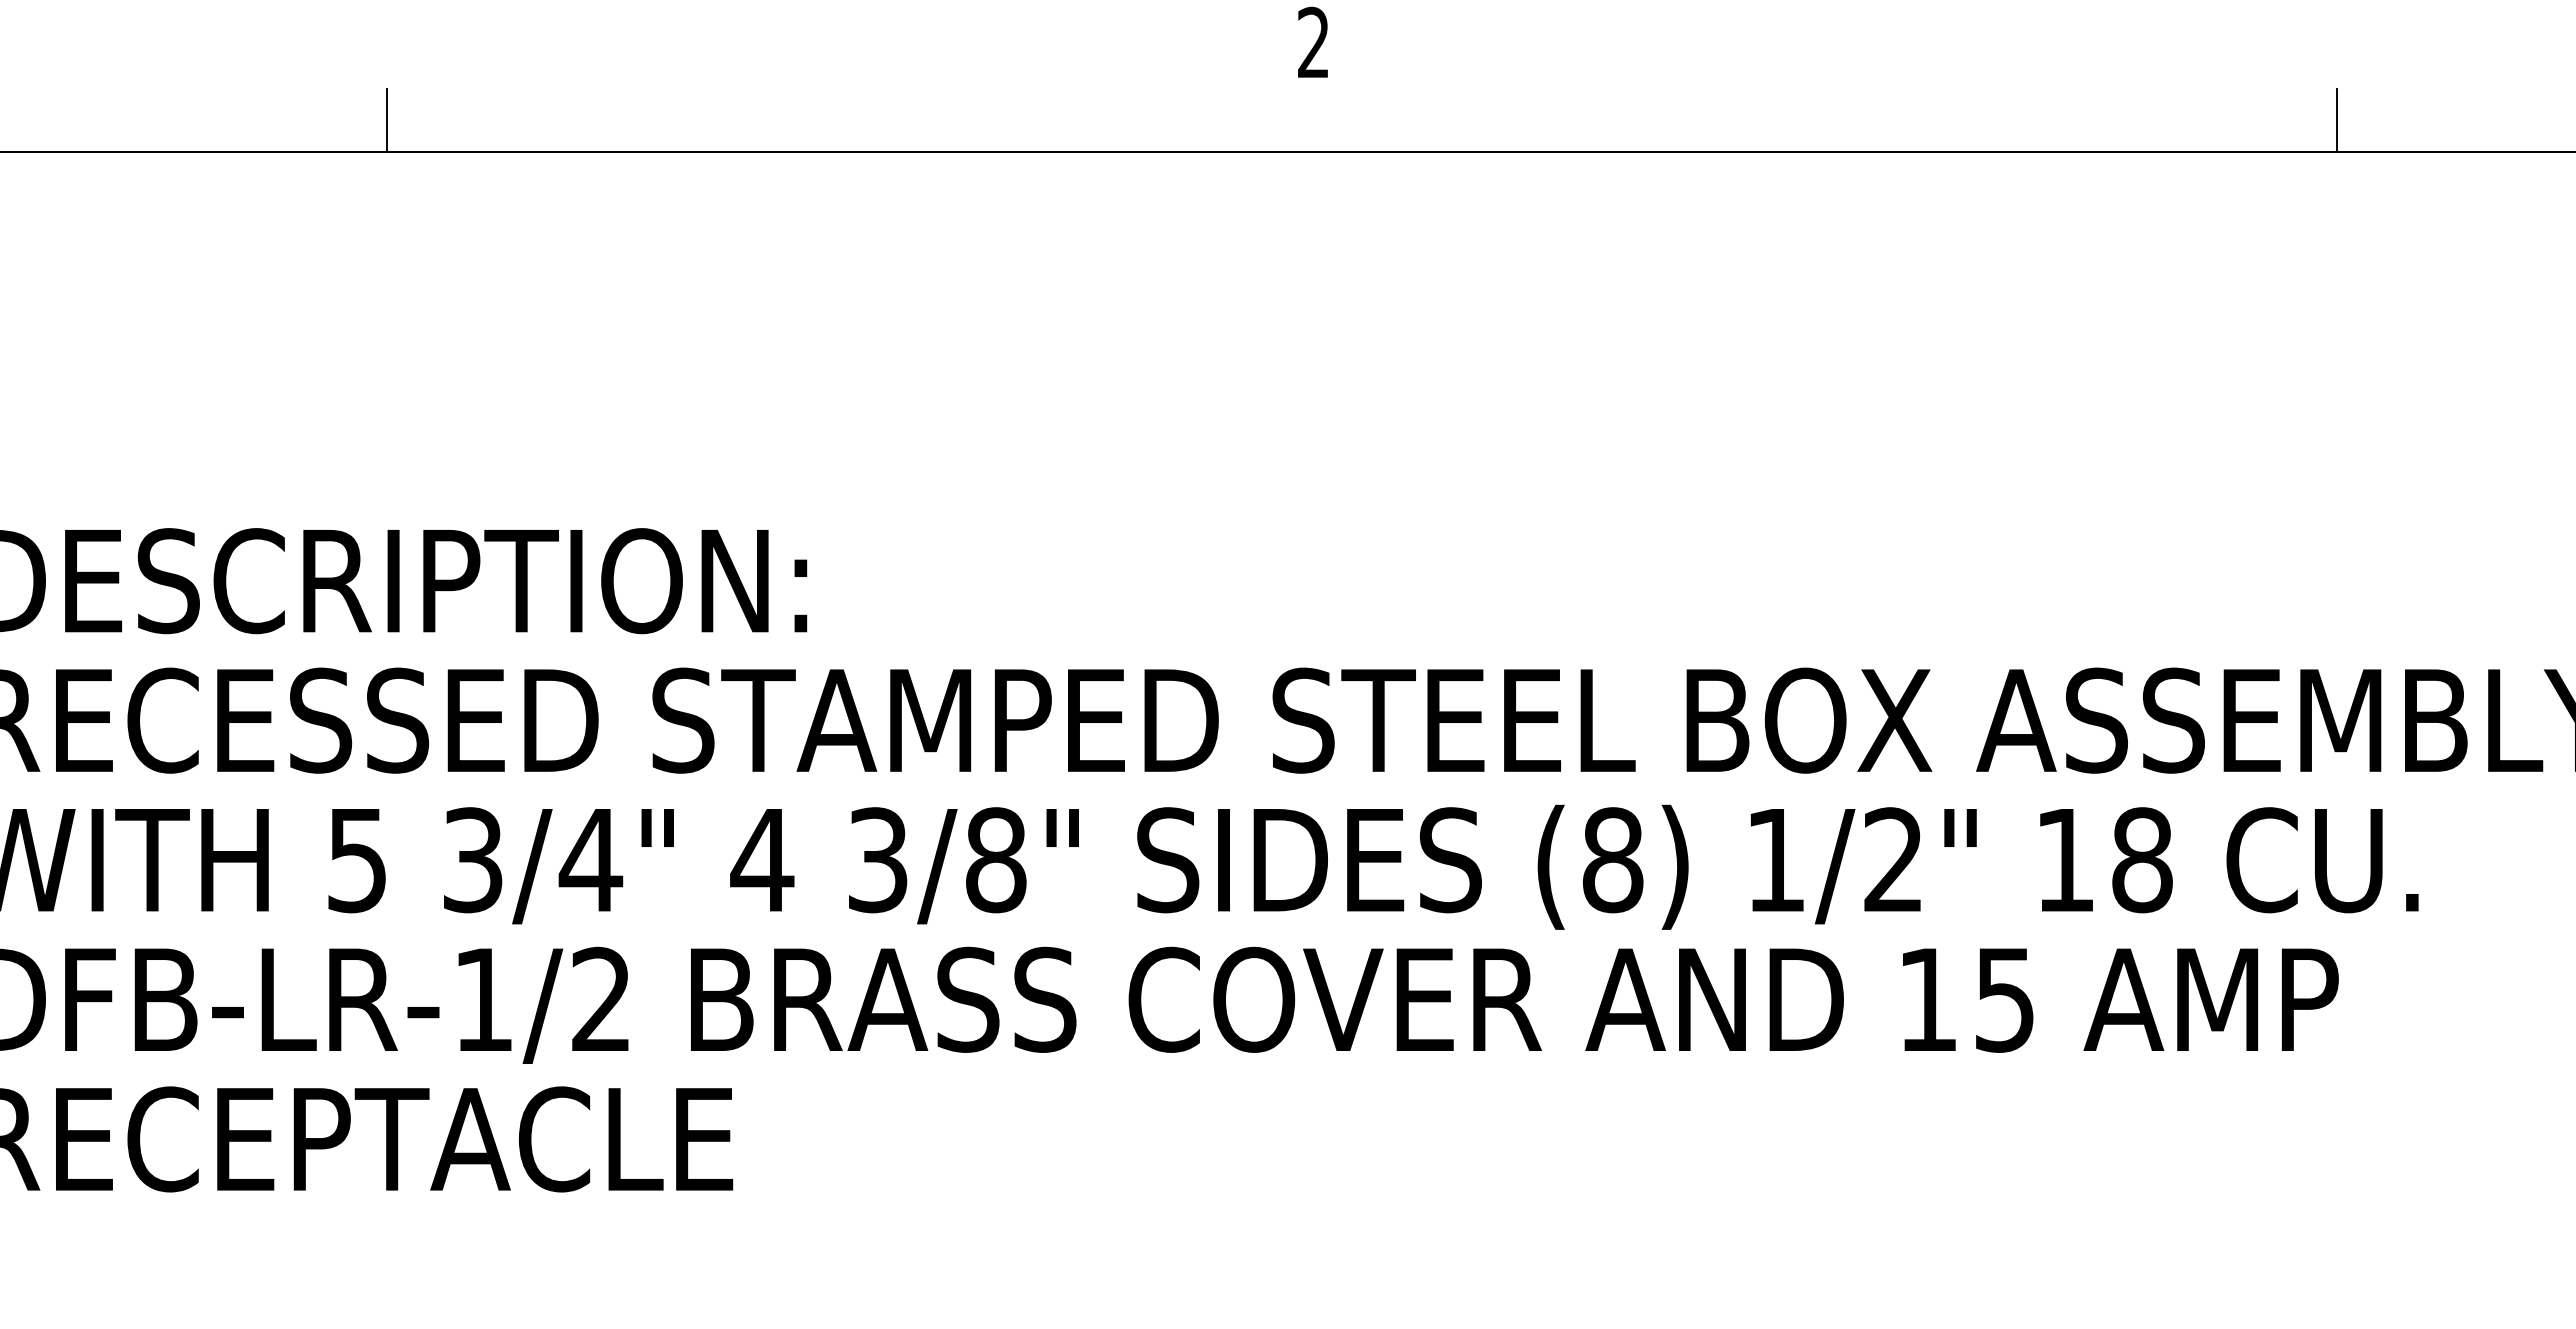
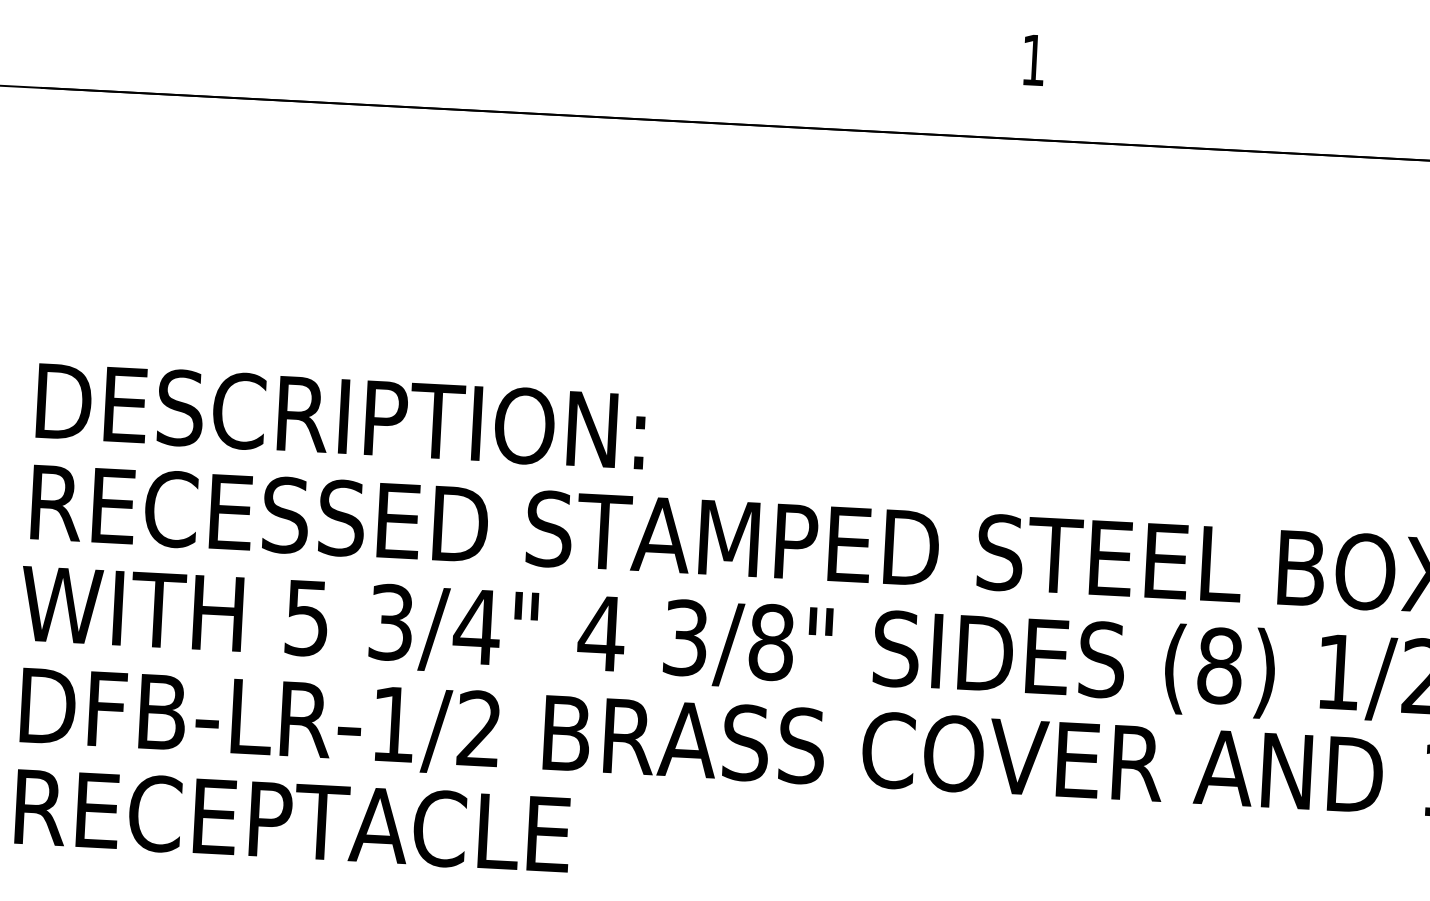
text: (1313, 41) -> (1033, 59), 2 -> 1
line: (387, 120) -> (357, 81), removed

